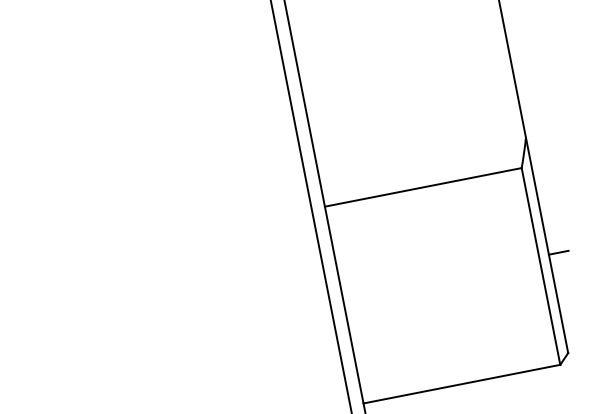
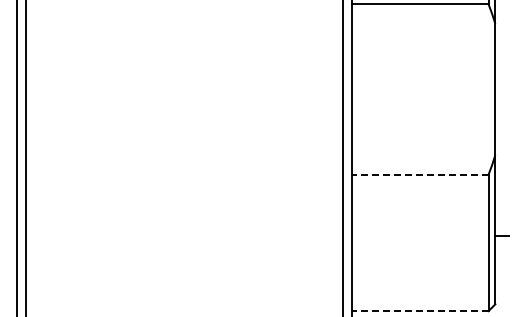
line: (422, 187) -> (419, 174), solid -> dashed
line: (460, 384) -> (419, 311), solid -> dashed

